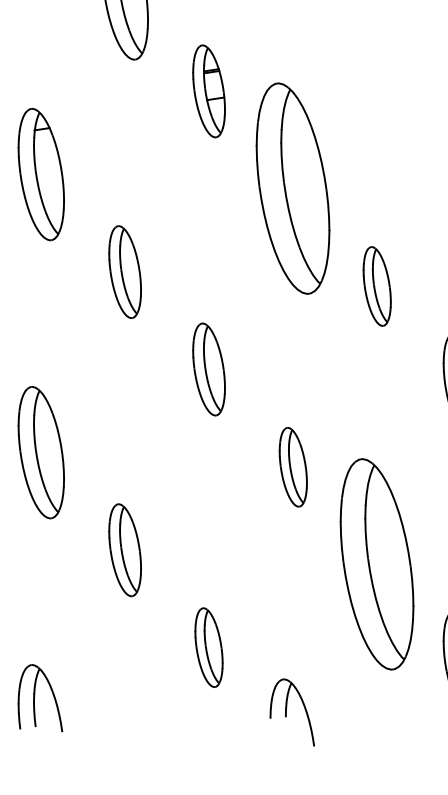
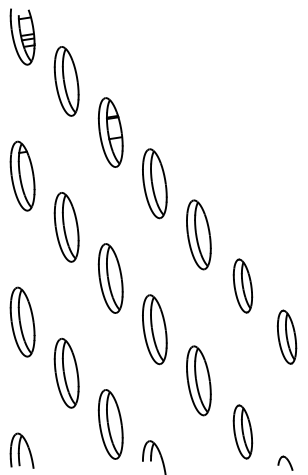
part: (208, 91) -> (110, 132), size x1.43
part: (292, 188) -> (154, 183), size x0.62
part: (124, 272) -> (66, 227), size x1.43
part: (376, 285) -> (198, 234), size x1.67
part: (208, 369) -> (110, 278), size x1.43
part: (292, 466) -> (154, 329), size x1.67
part: (124, 550) -> (66, 373), size x1.43
part: (376, 563) -> (198, 380), size x0.62
part: (208, 647) -> (110, 424), size x1.67

